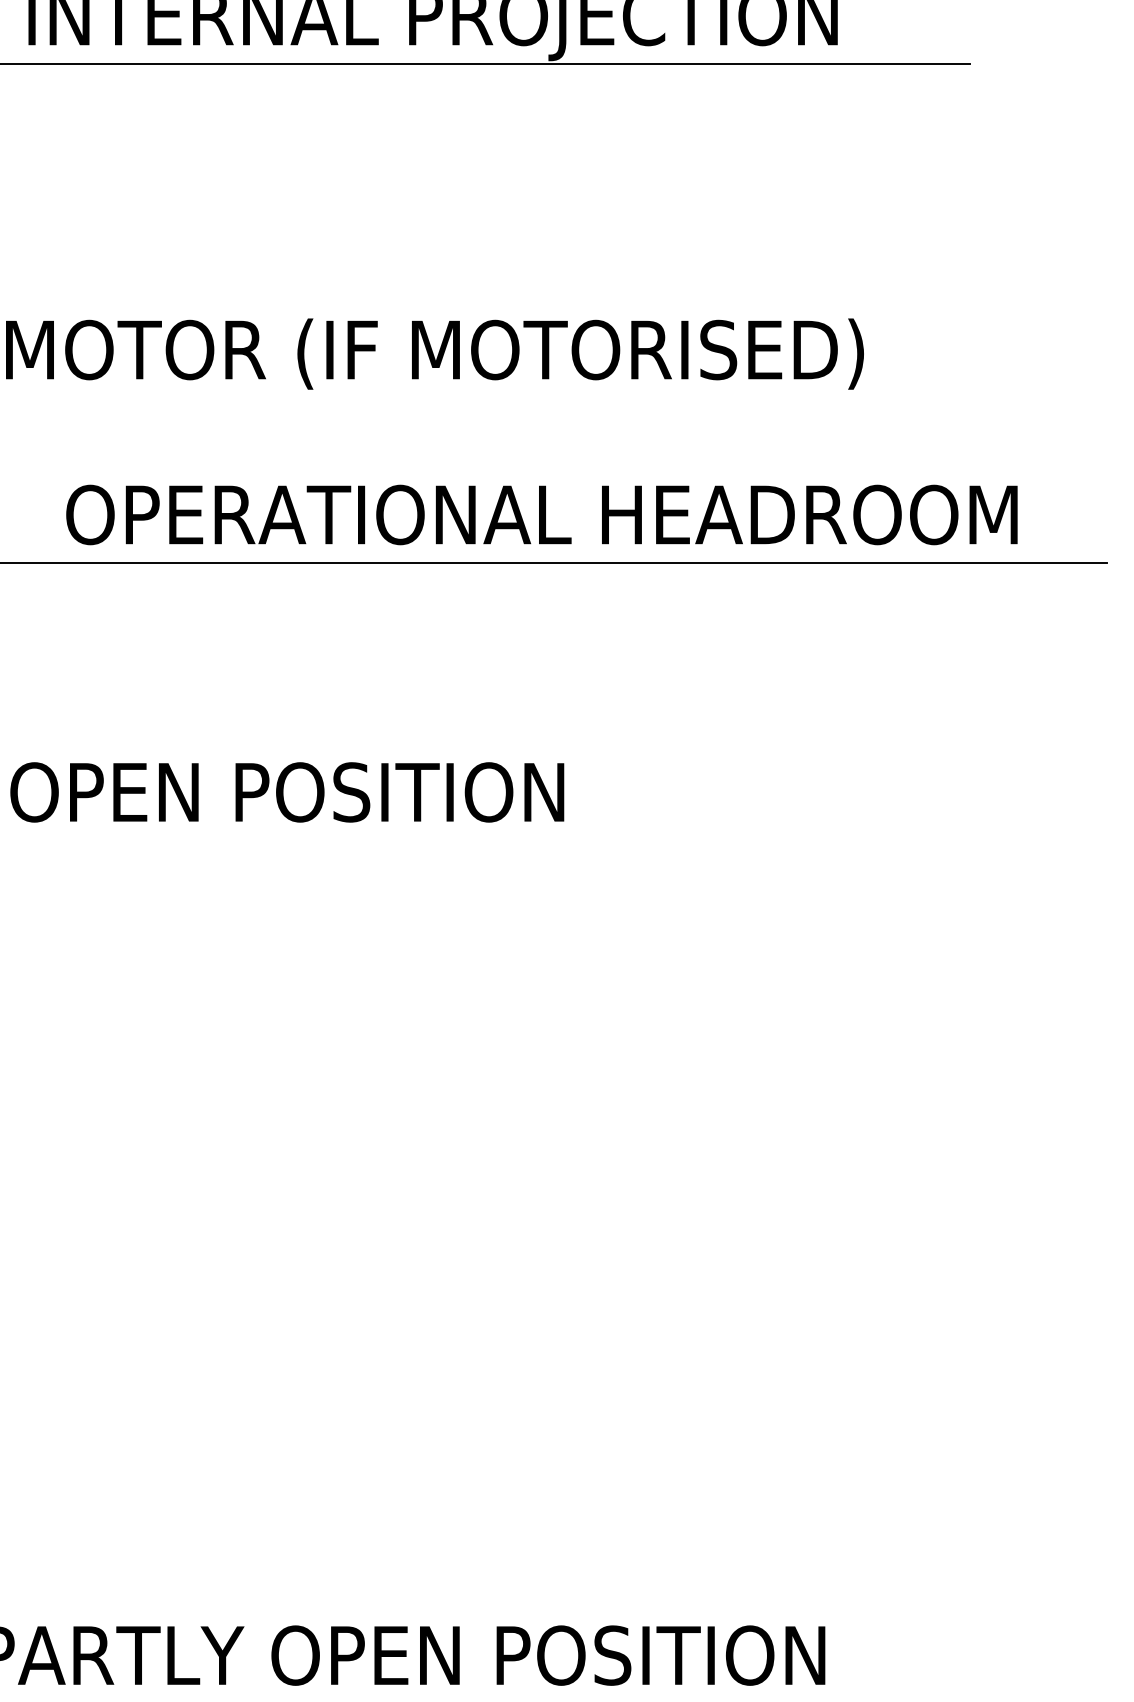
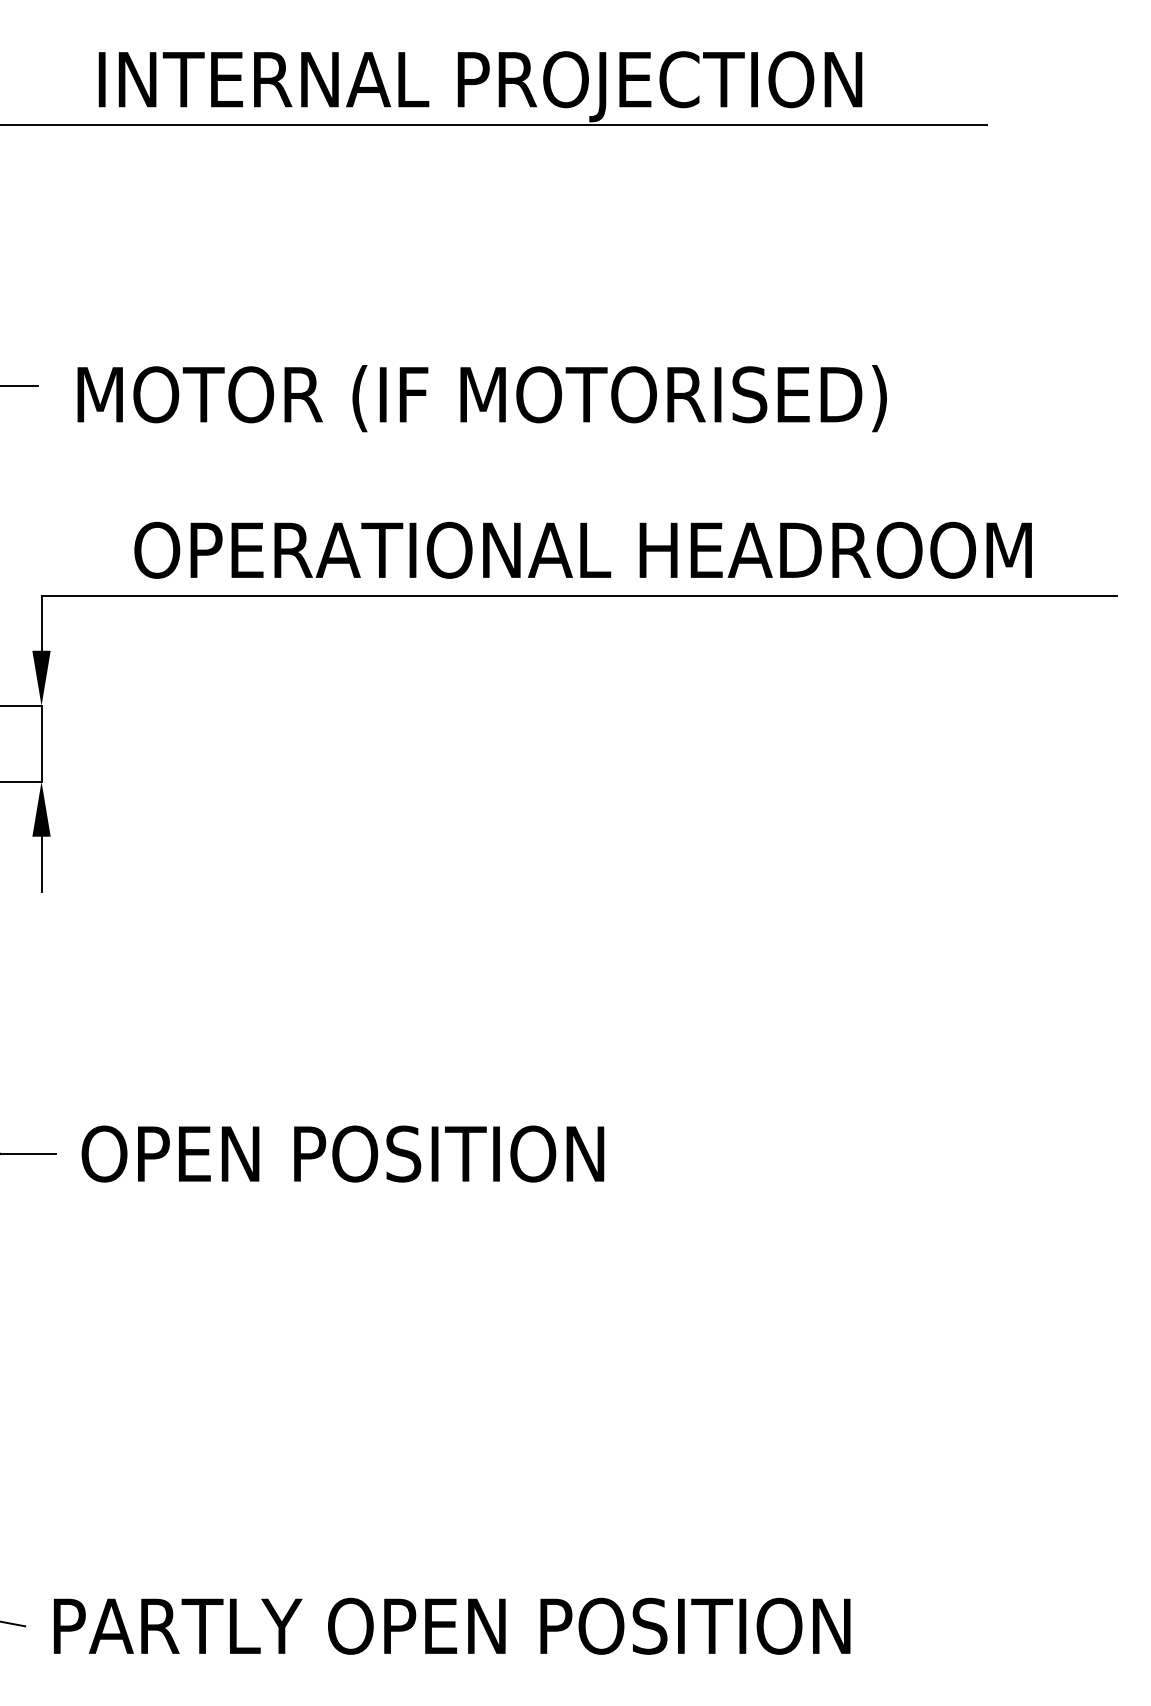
text: (286, 791) -> (342, 1153), moved

